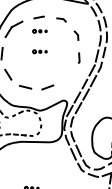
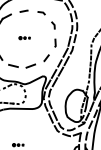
part: (39, 31) -> (24, 22), removed
line: (67, 77) -> (46, 58), added

